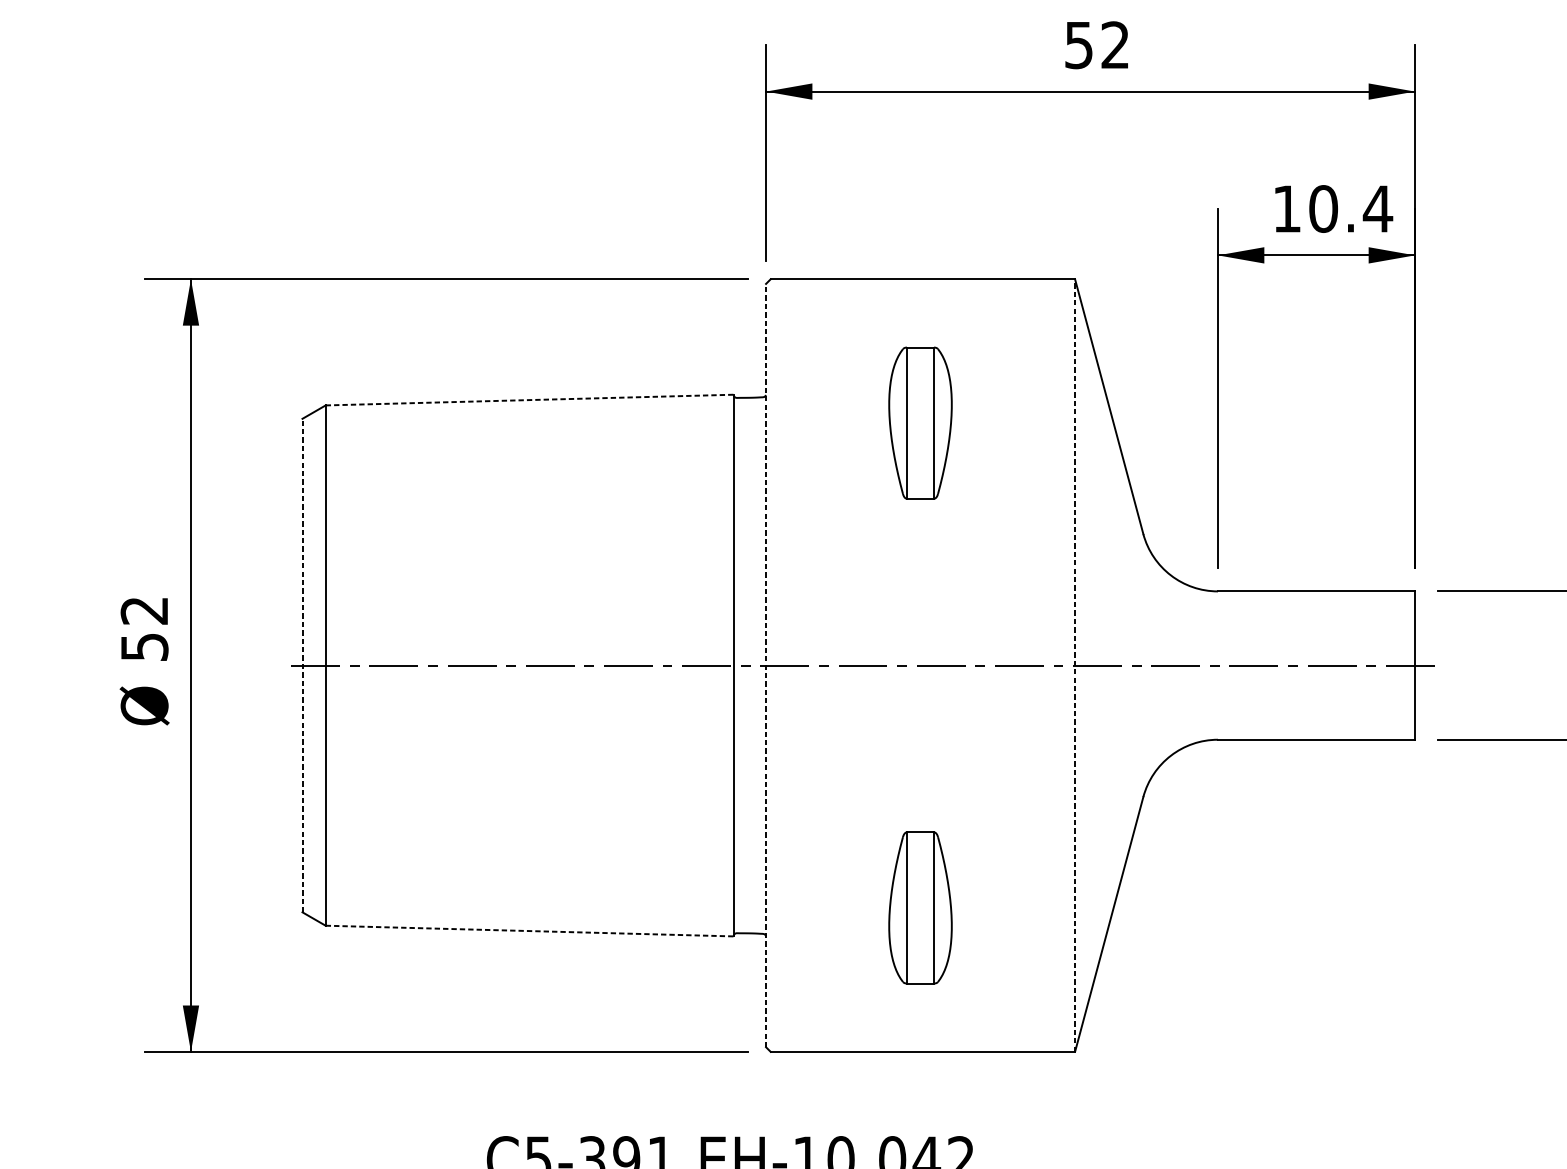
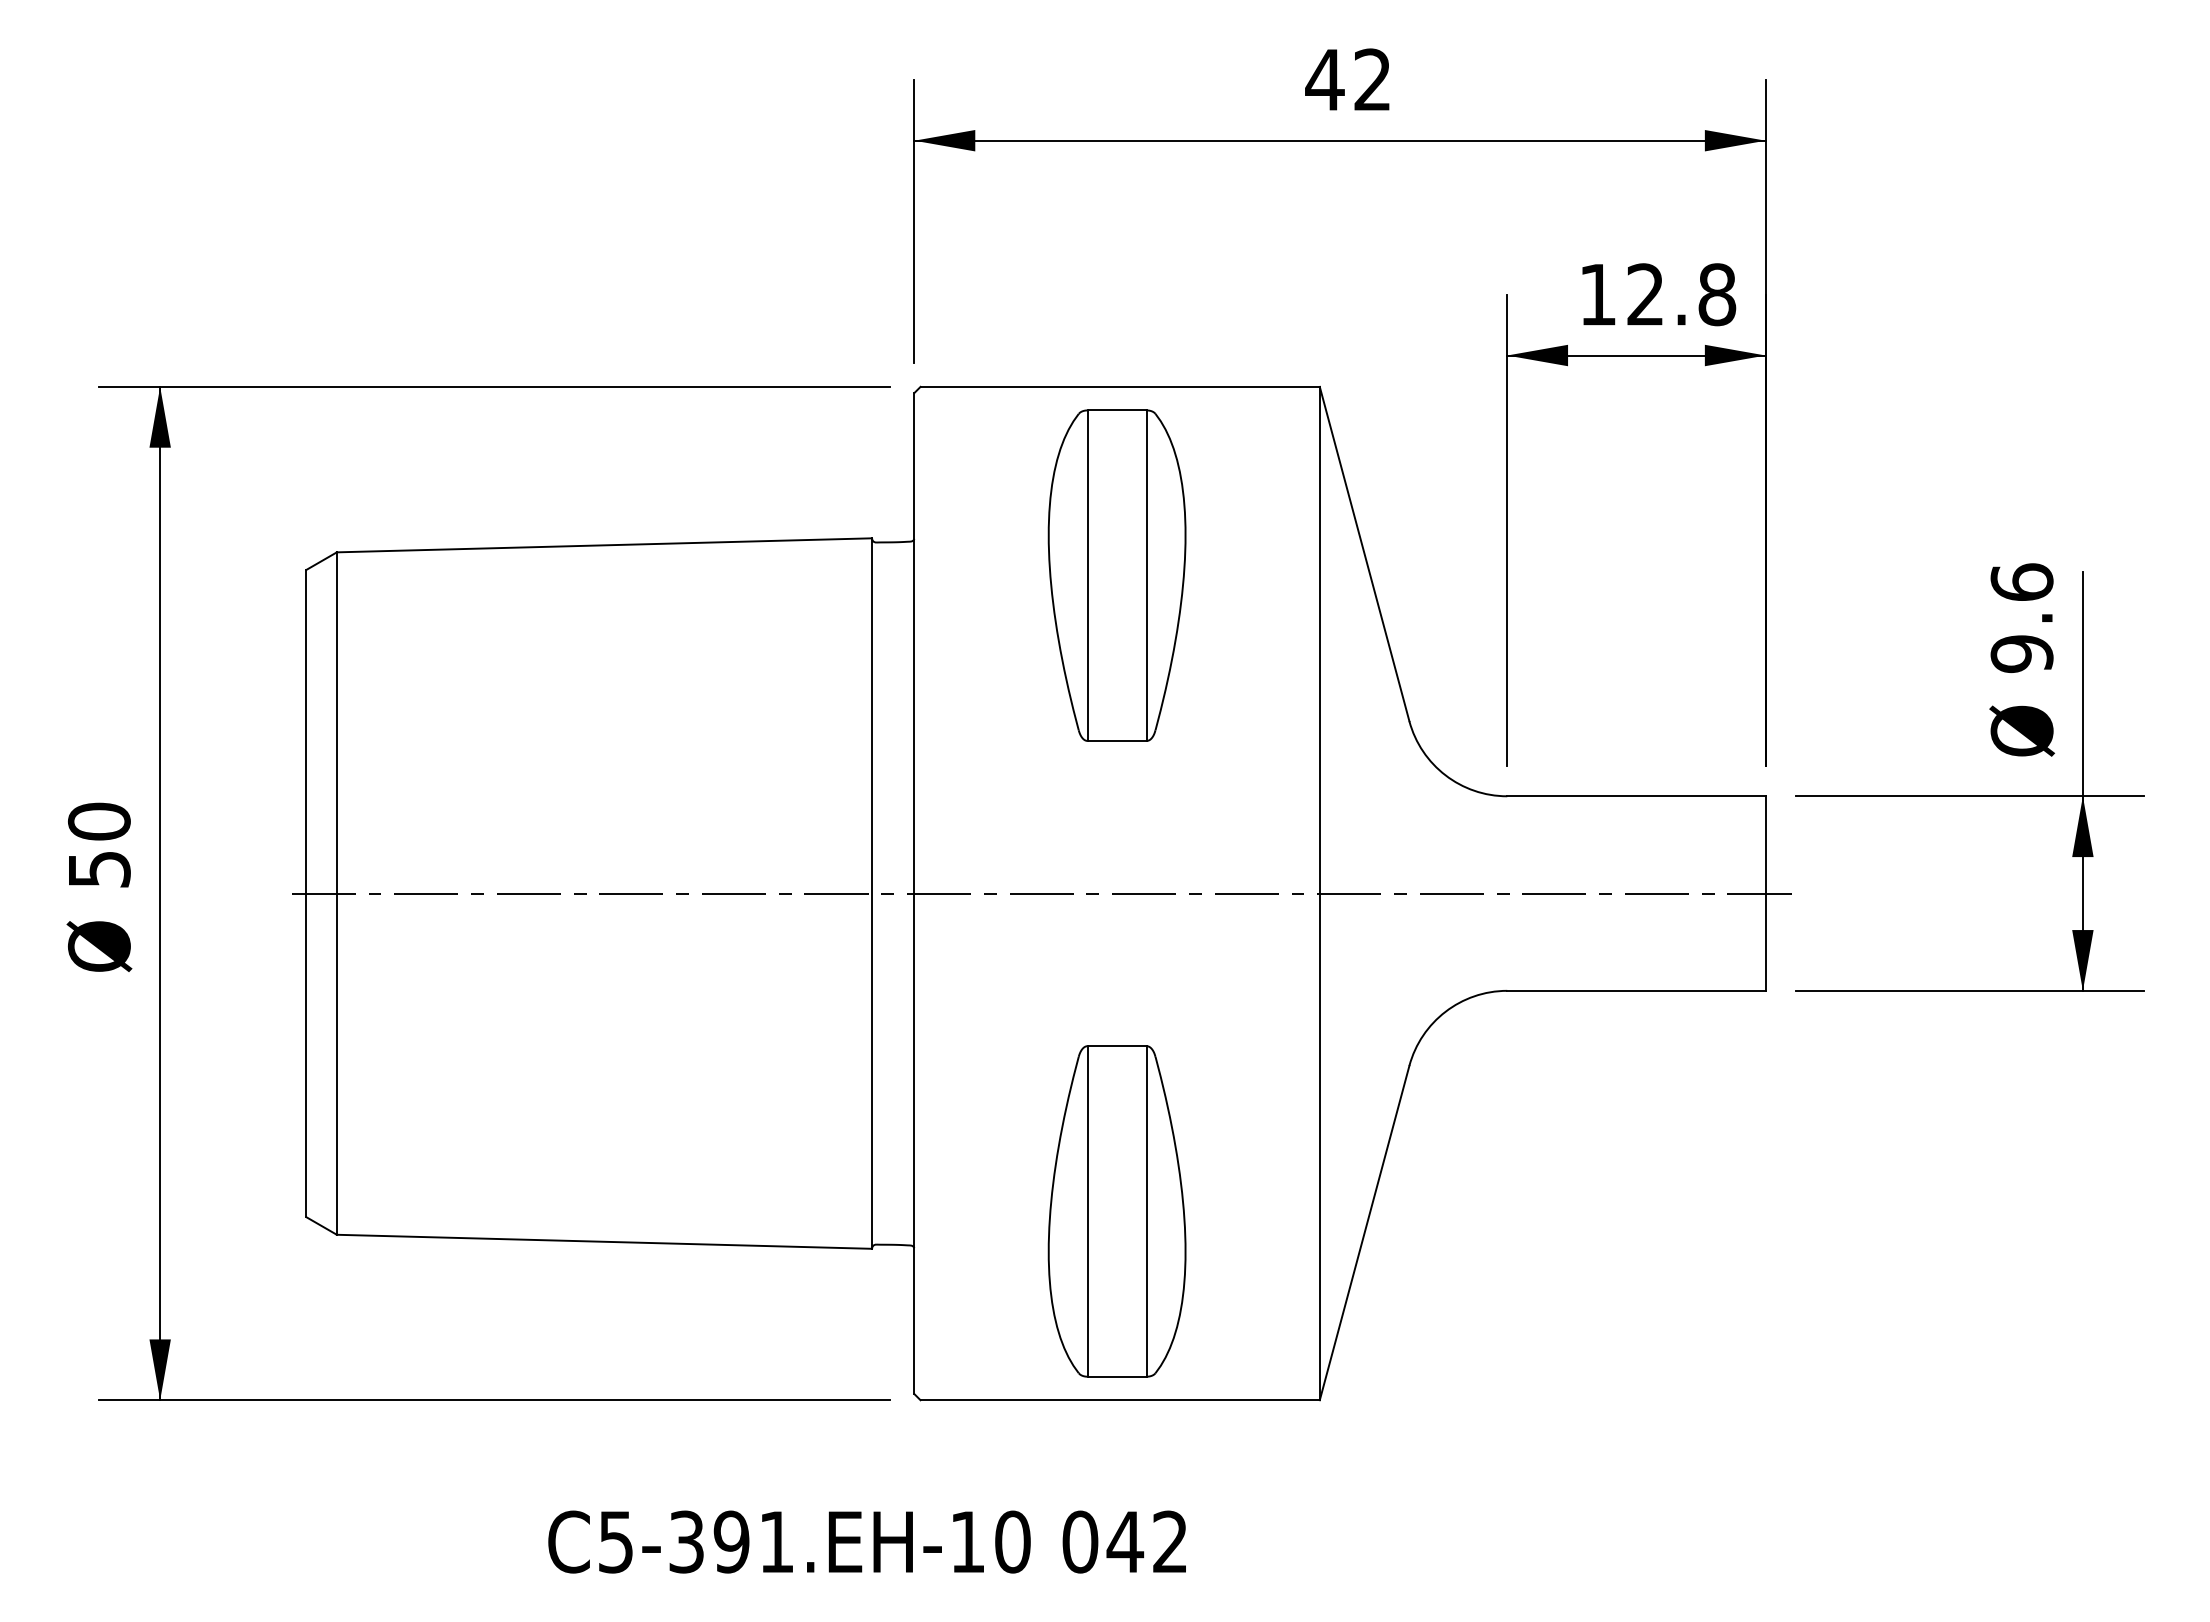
text: (1078, 45) -> (1324, 80), 52 -> 42
text: (1351, 208) -> (1682, 294), 10.4 -> 12.8
line: (529, 400) -> (604, 545), dashed -> solid
part: (920, 423) -> (1116, 575), size x1.67
text: (143, 610) -> (98, 821), 52 -> 50
line: (302, 665) -> (306, 893), dashed -> solid
line: (766, 665) -> (914, 893), dashed -> solid
line: (1074, 665) -> (1319, 893), dashed -> solid
part: (920, 907) -> (1116, 1211), size x1.67
line: (529, 930) -> (604, 1241), dashed -> solid

